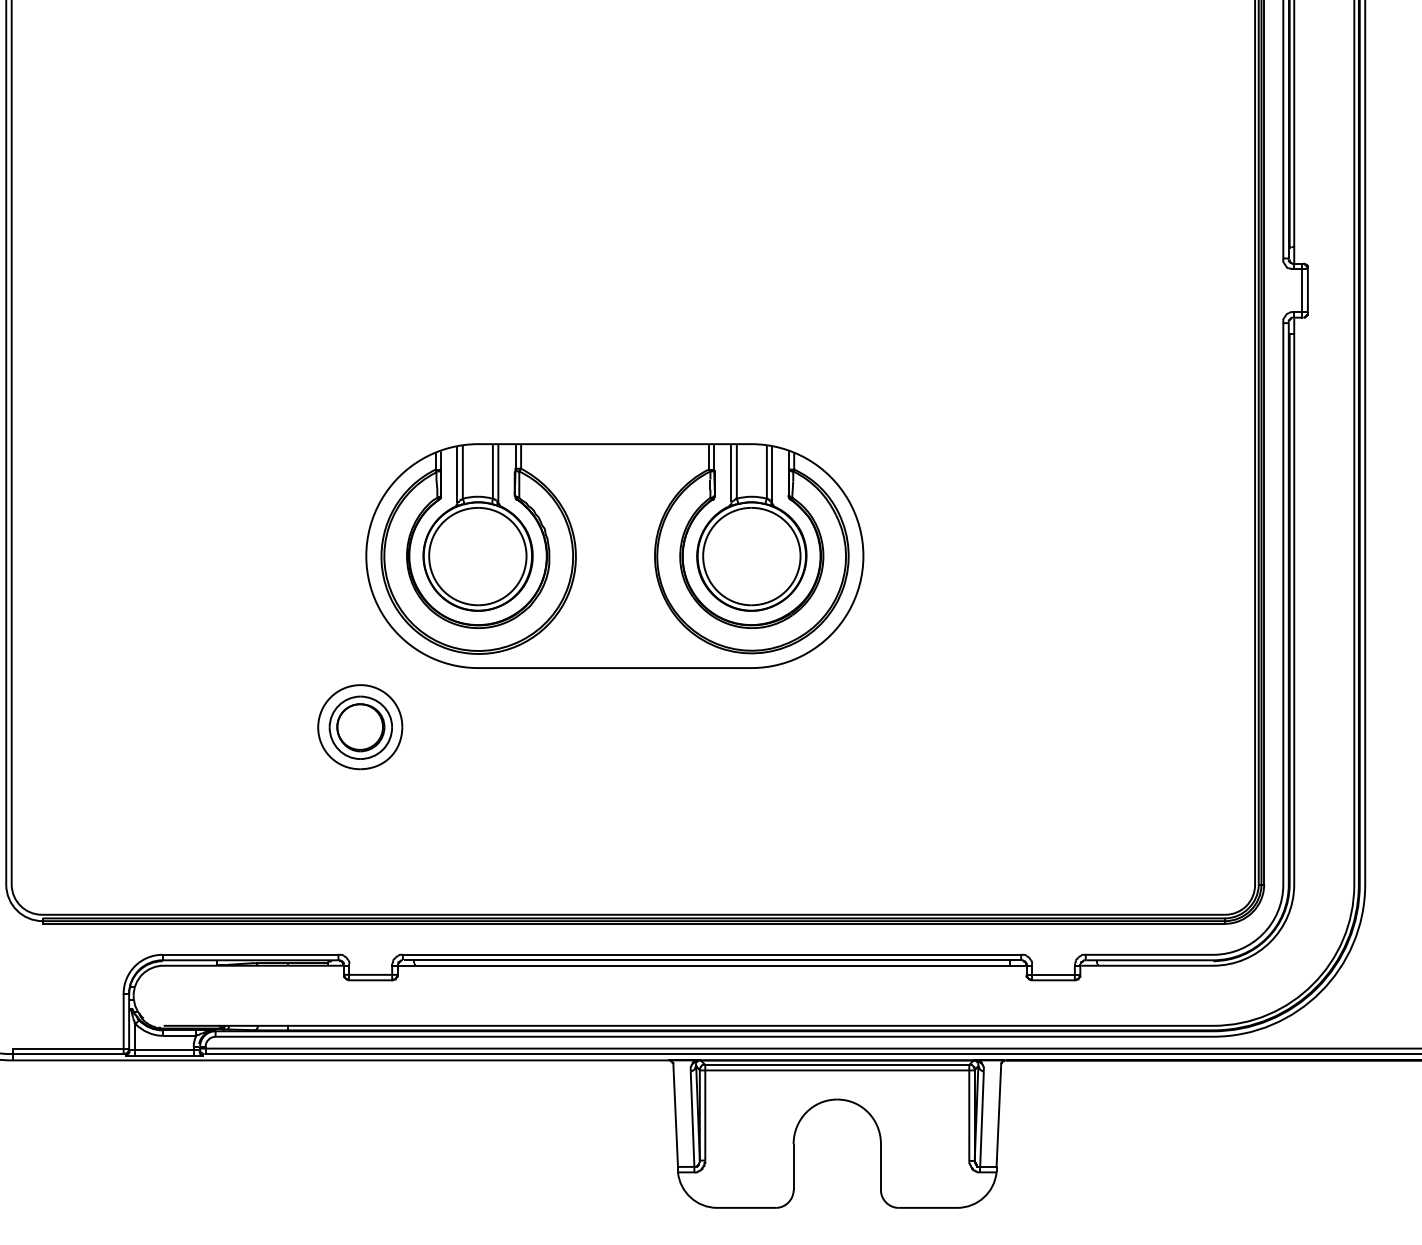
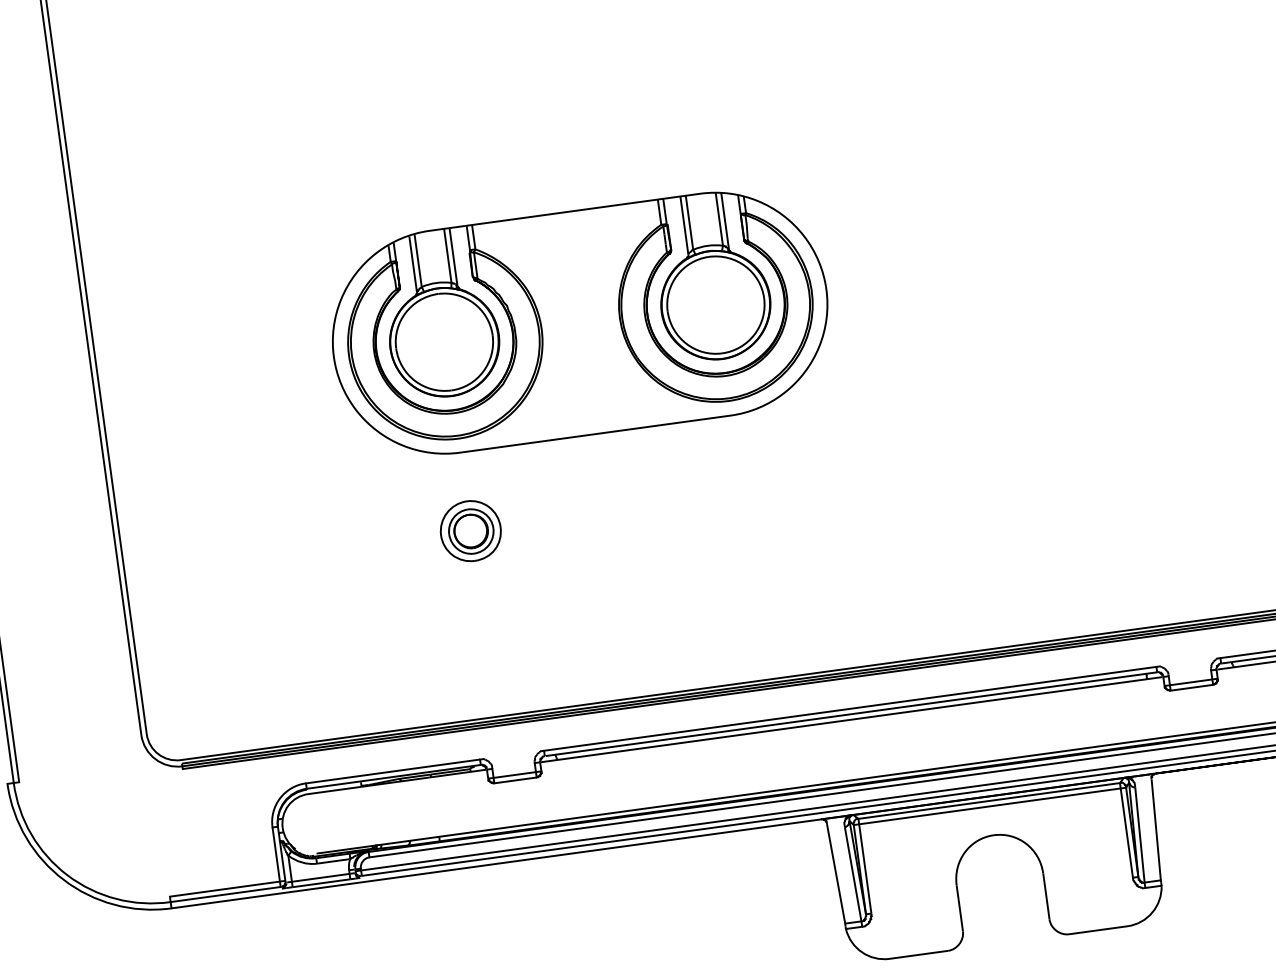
part: (614, 555) -> (579, 322), moved
part: (360, 727) -> (471, 531), size x0.71

